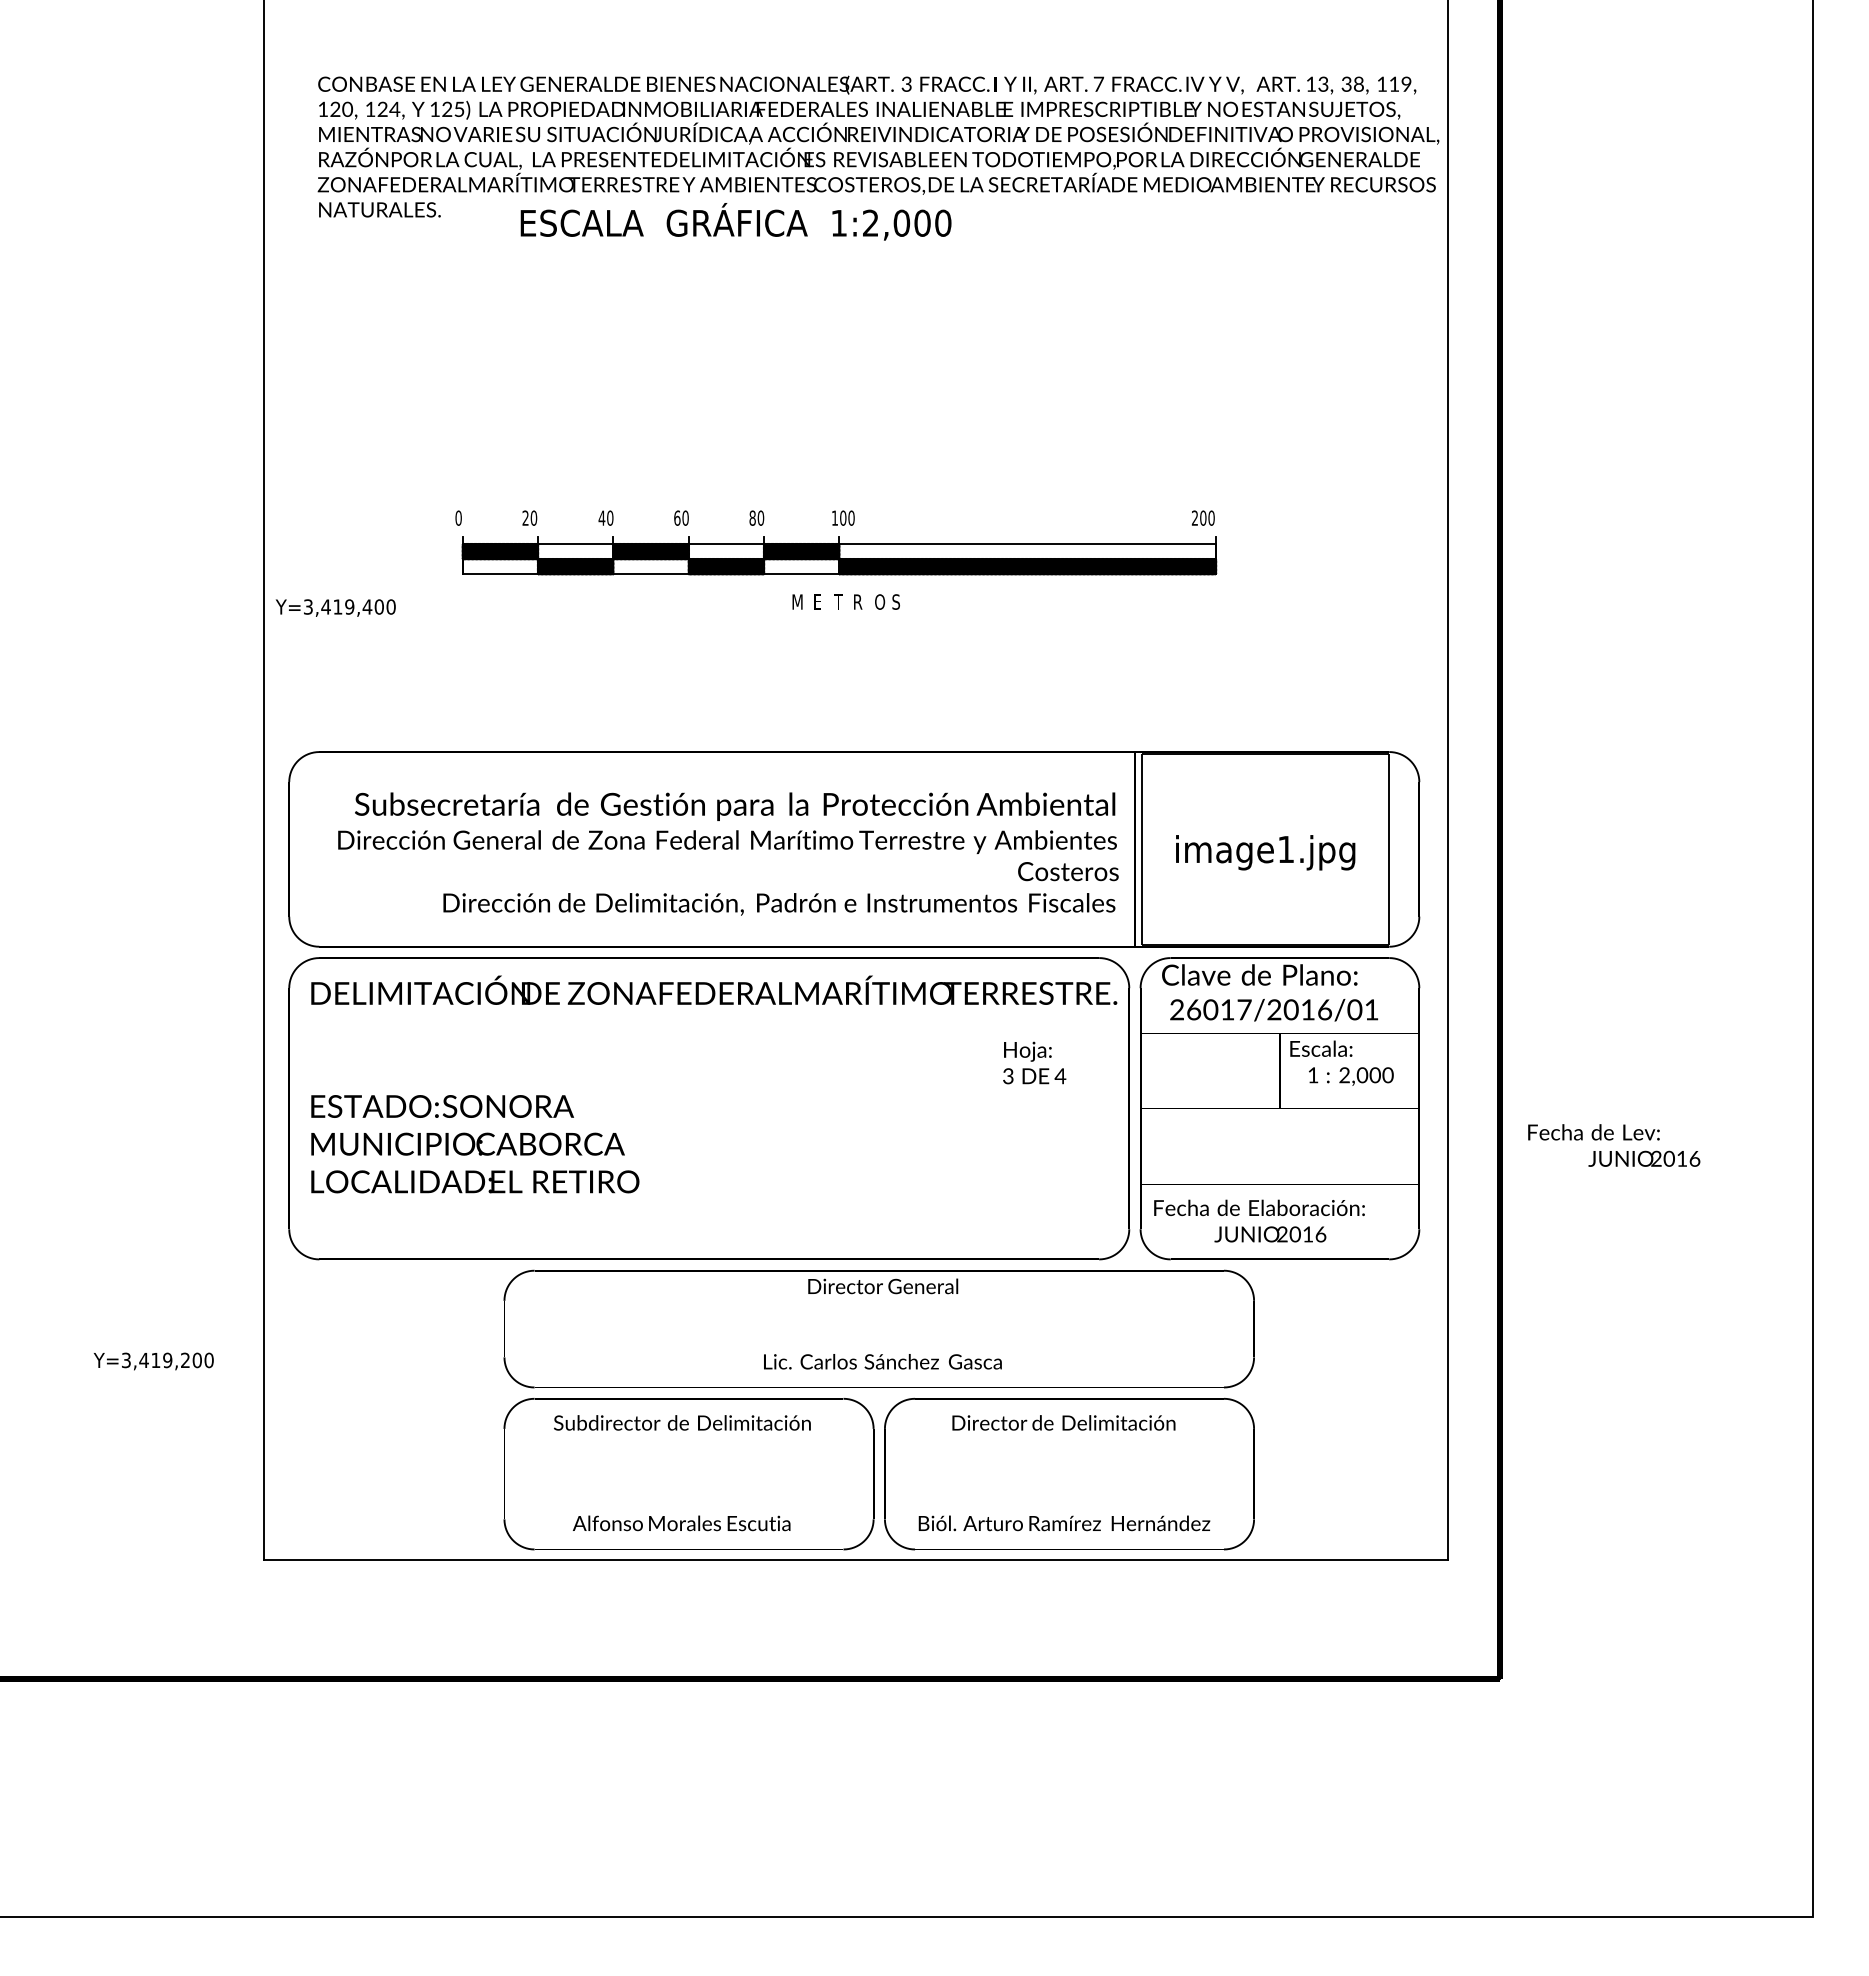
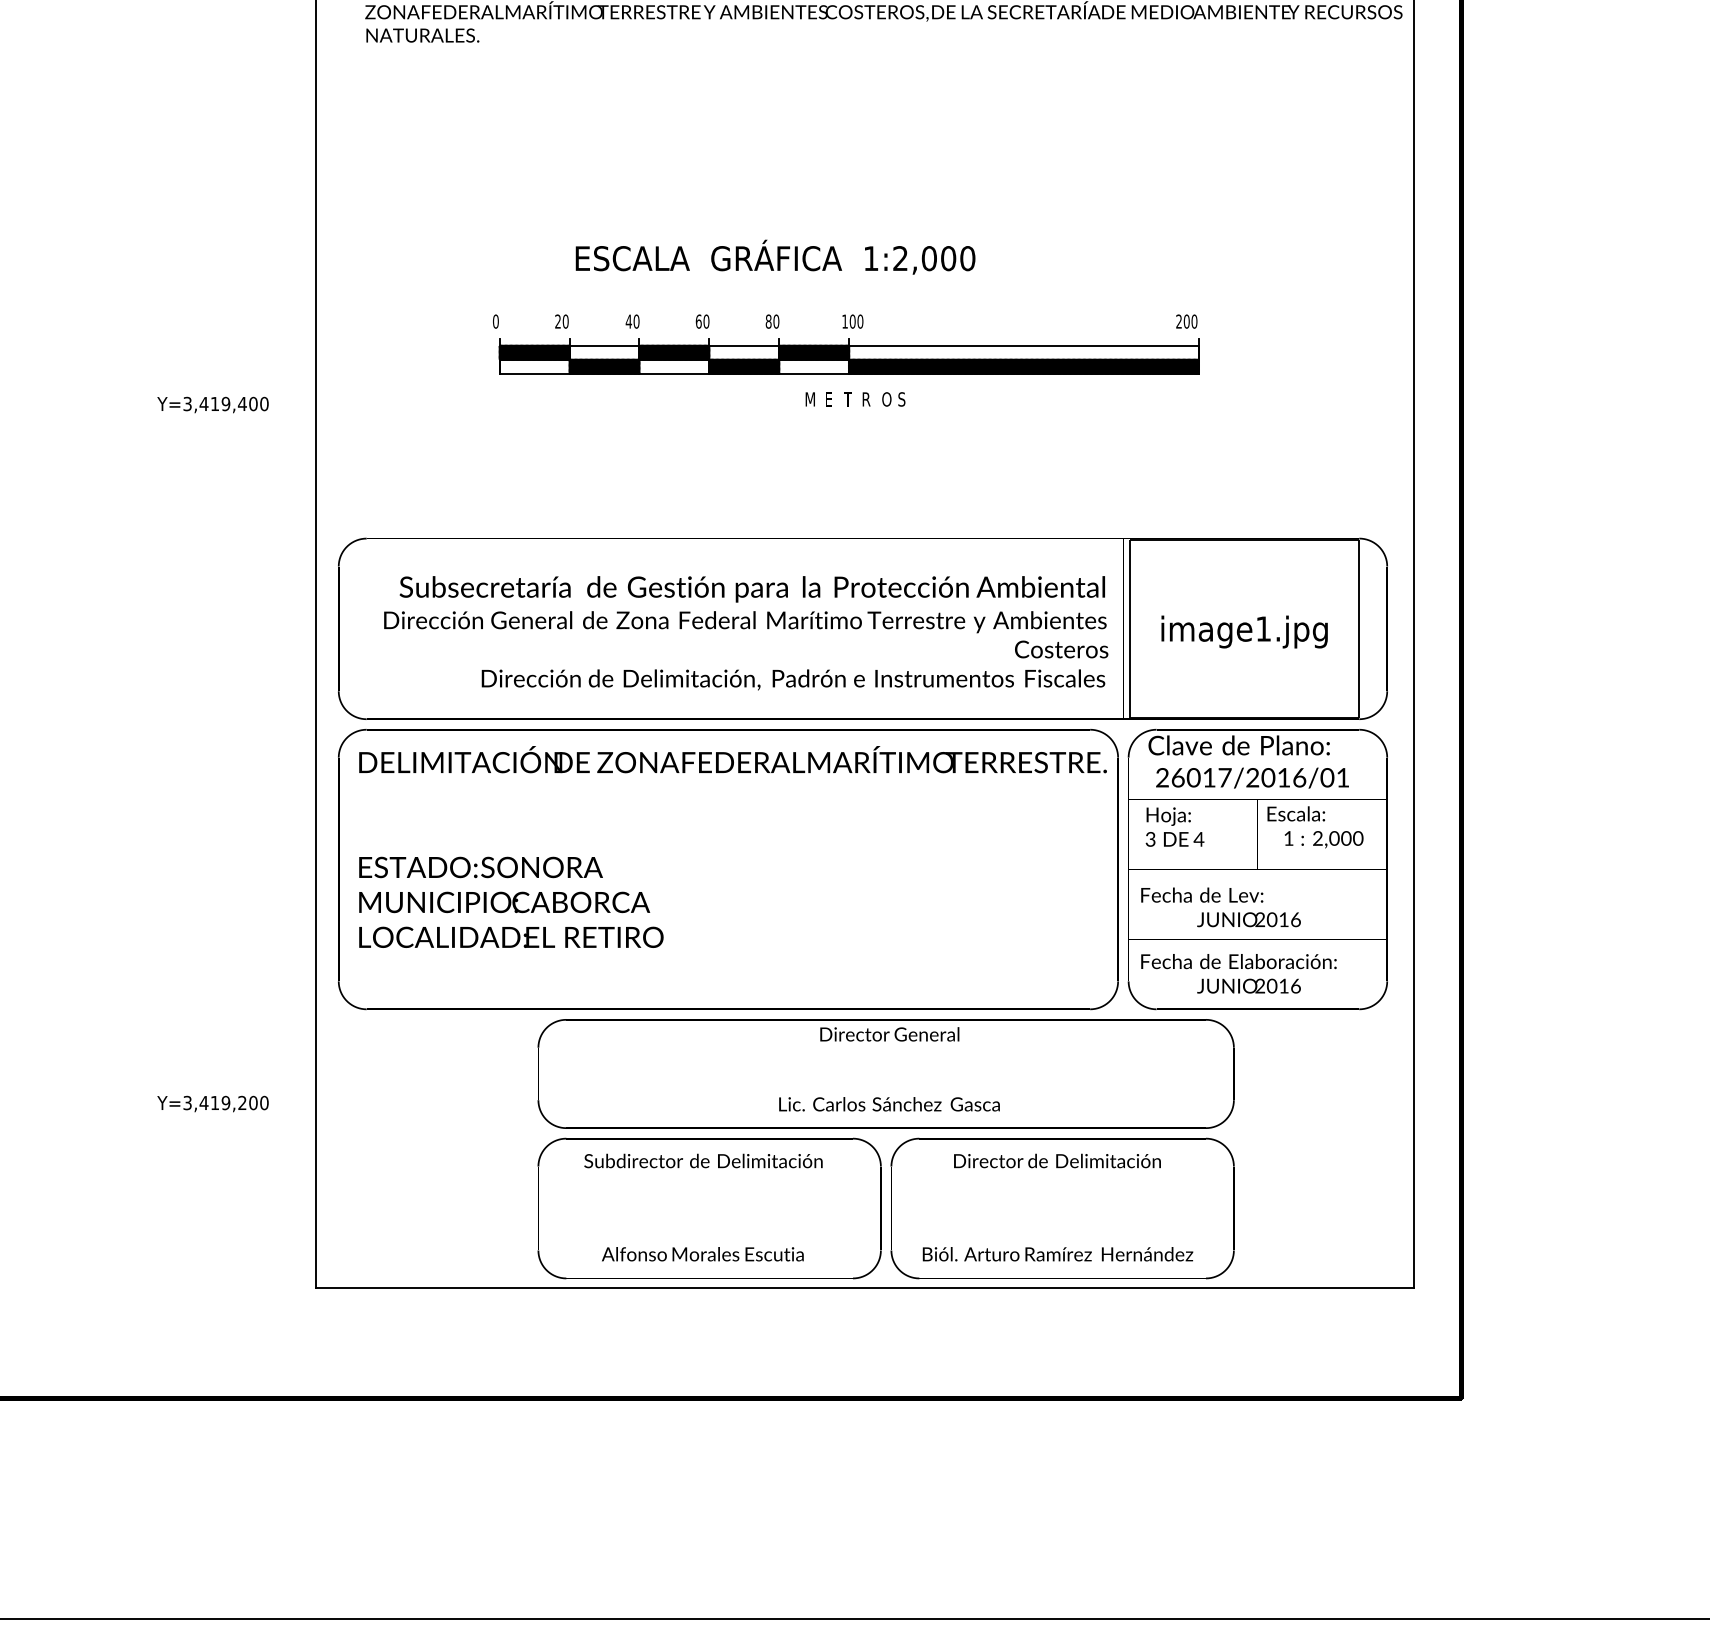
text: (735, 221) -> (775, 256), moved
text: (335, 607) -> (212, 404), moved
text: (1034, 1062) -> (1174, 826), moved
text: (1614, 1145) -> (1221, 907), moved

